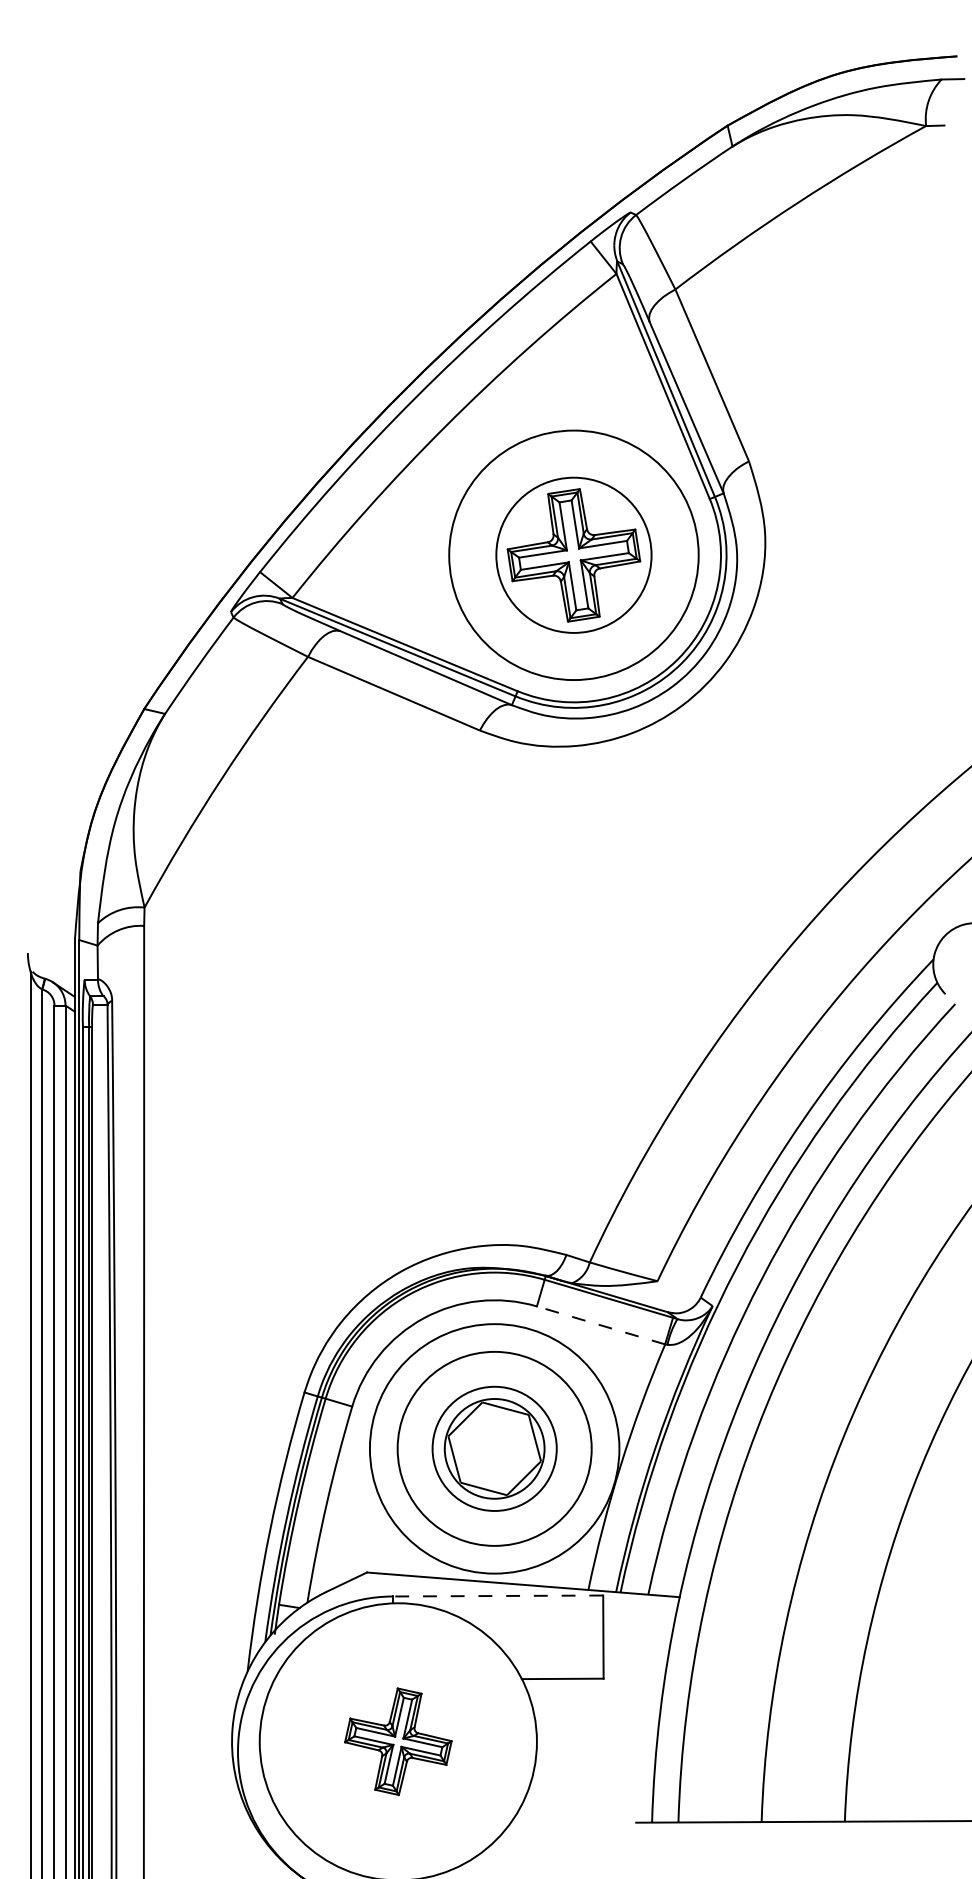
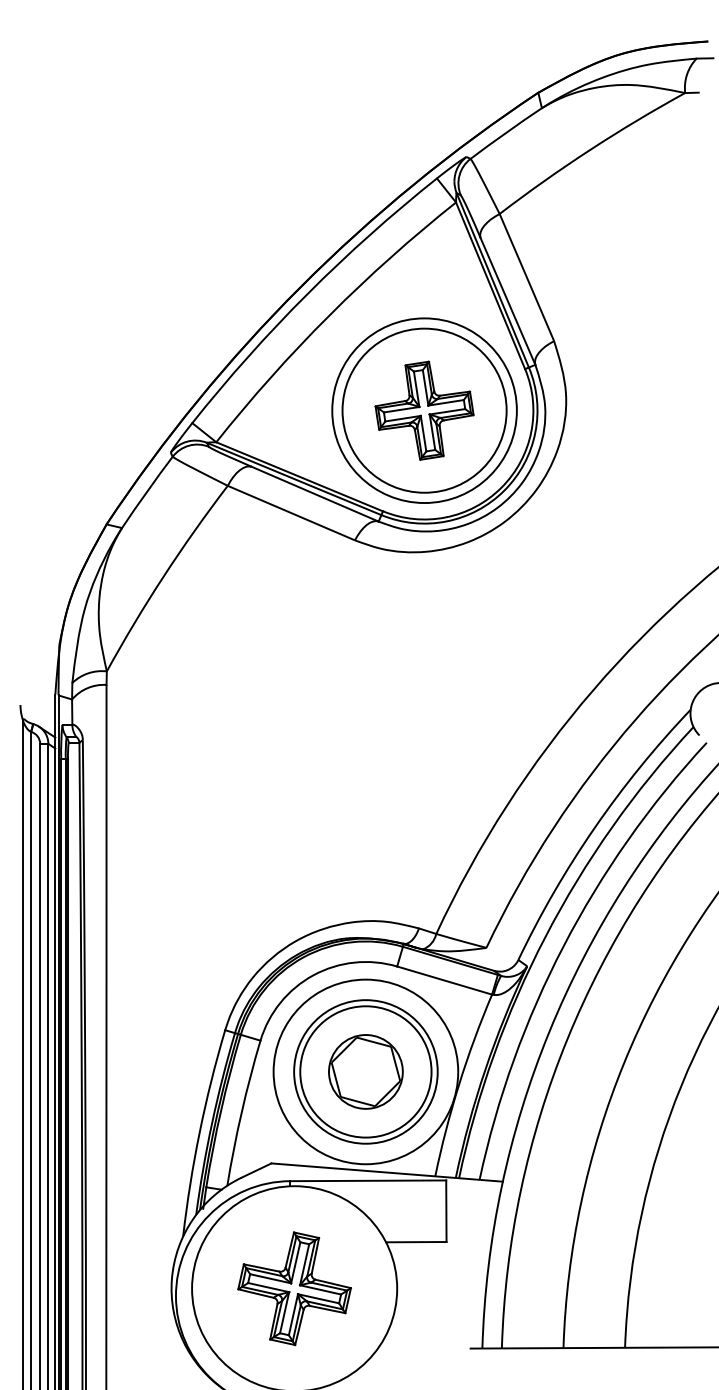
circle: (573, 555) -> (424, 410), size x1.43
line: (601, 1325) -> (444, 980), dashed -> solid
circle: (494, 1448) -> (365, 1071), size x1.43
line: (497, 1596) -> (368, 1181), dashed -> solid
part: (398, 1741) -> (294, 1288), size x1.43

